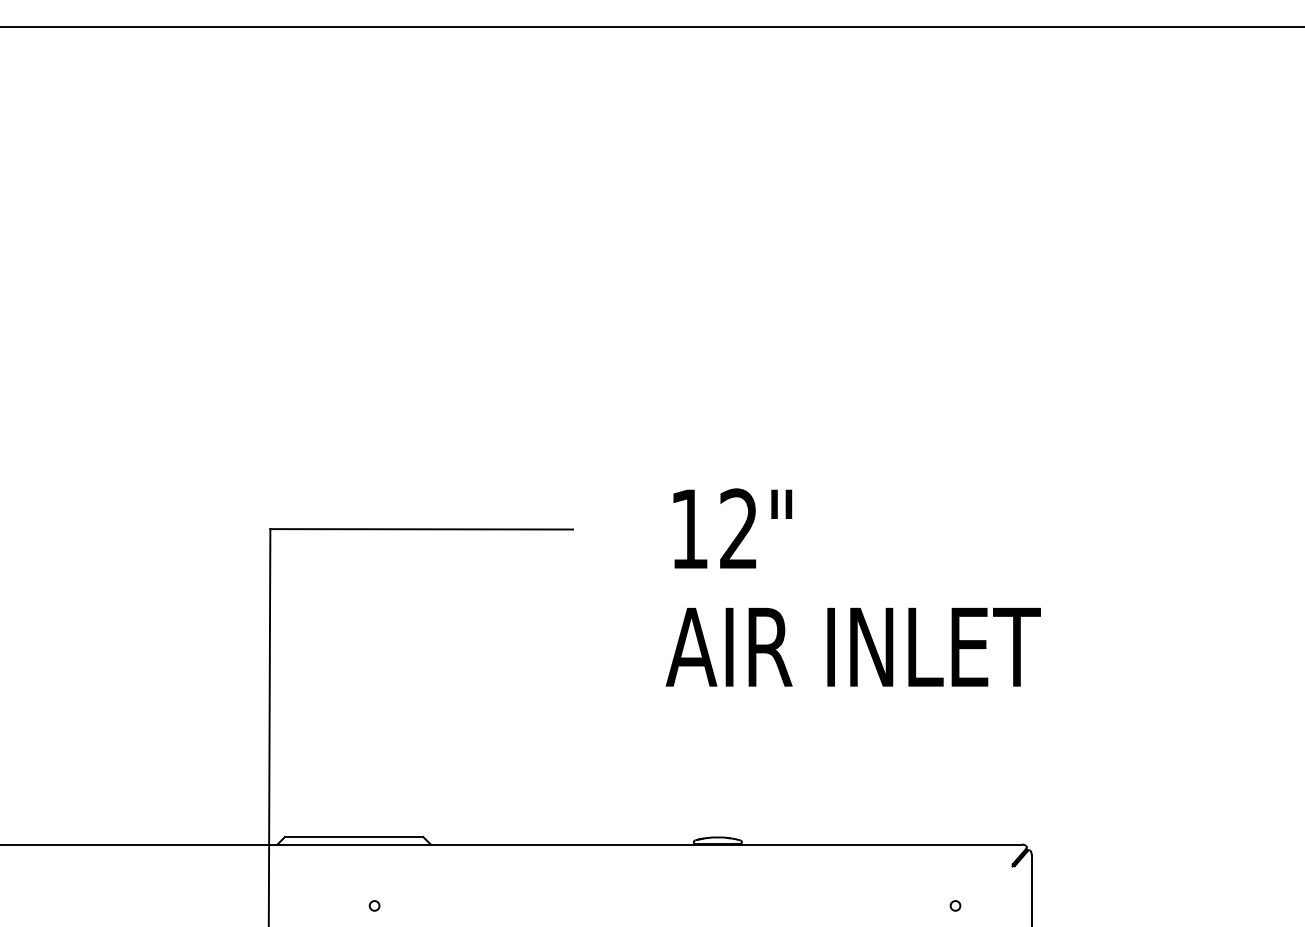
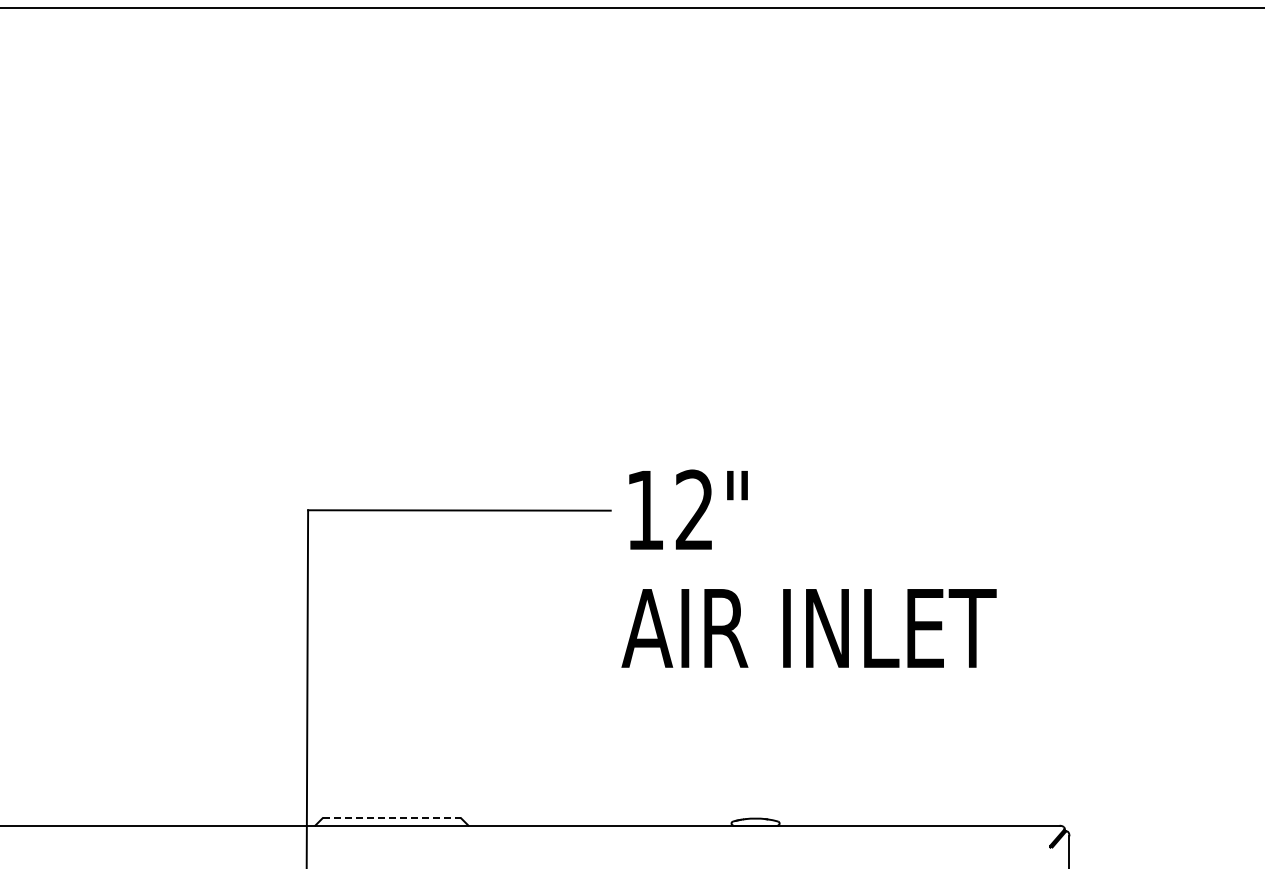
text: (852, 587) -> (808, 568), moved
line: (354, 837) -> (392, 818), solid -> dashed

